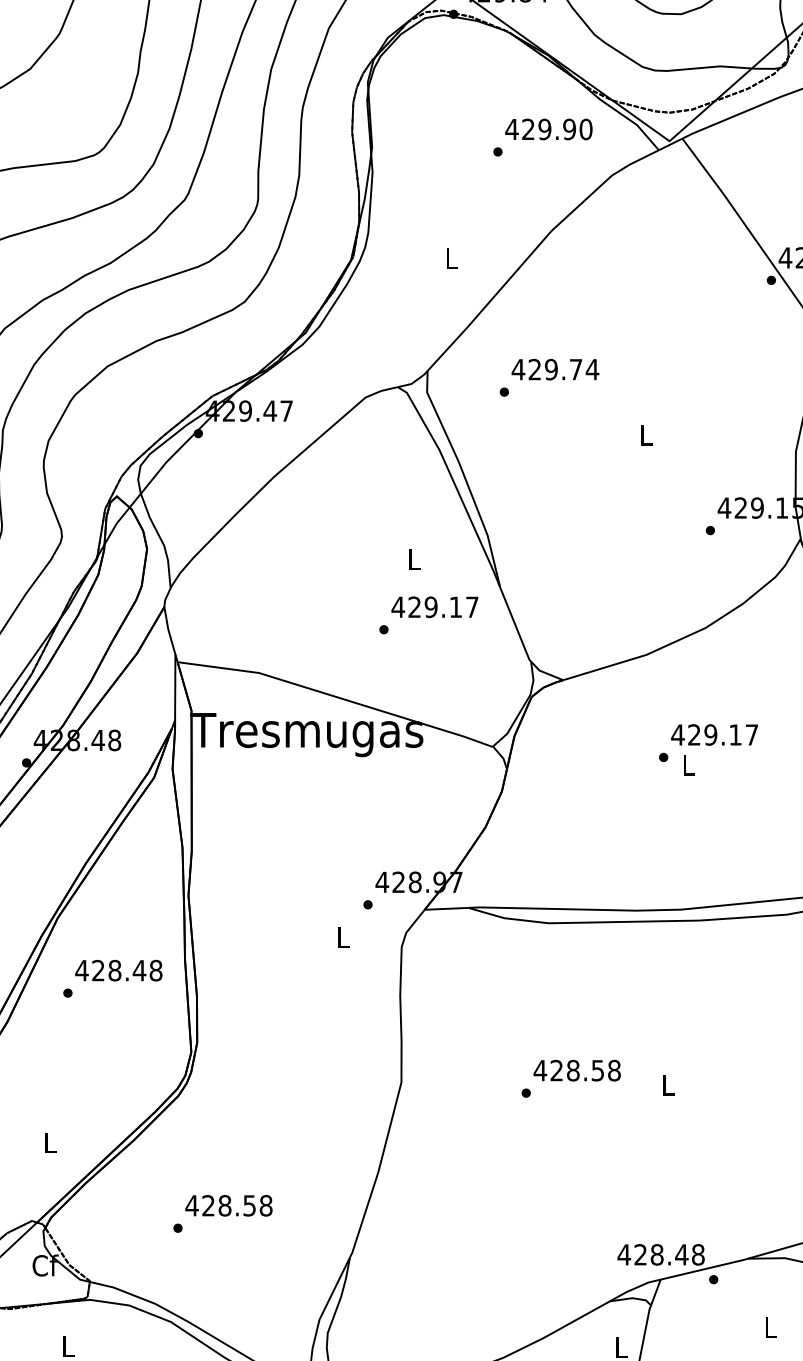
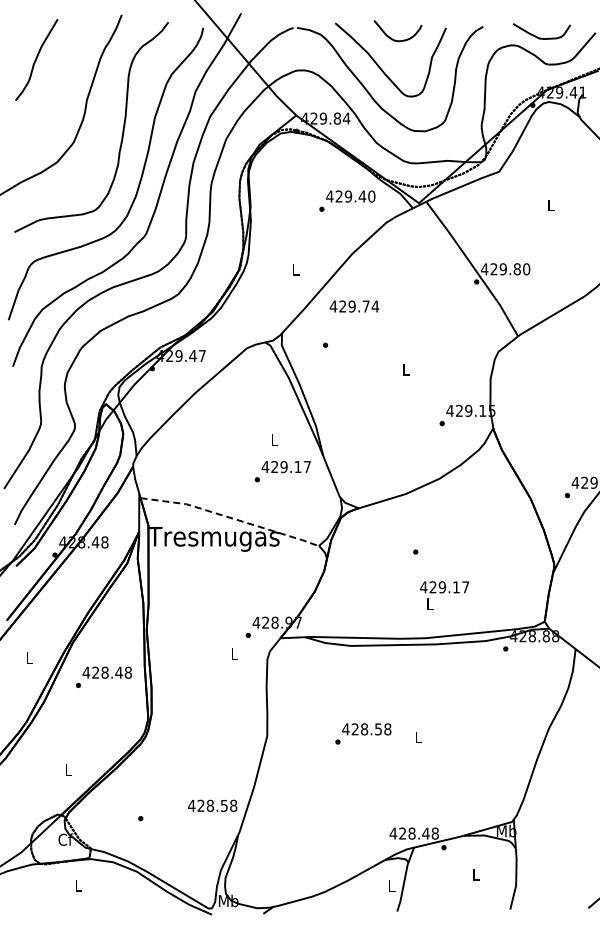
text: (569, 129) -> (362, 196), 429.90 -> 429.40
text: (555, 369) -> (354, 306), moved
line: (338, 698) -> (231, 518), solid -> dashed
text: (714, 749) -> (444, 595), moved
text: (228, 1205) -> (212, 805), moved

